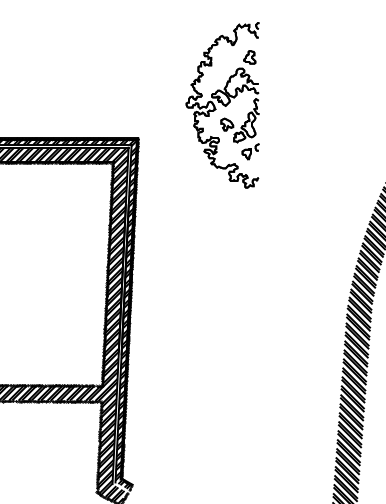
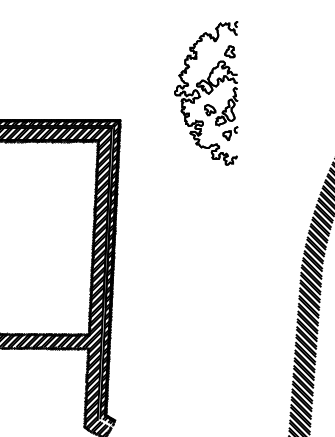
part: (222, 105) -> (206, 93), moved

